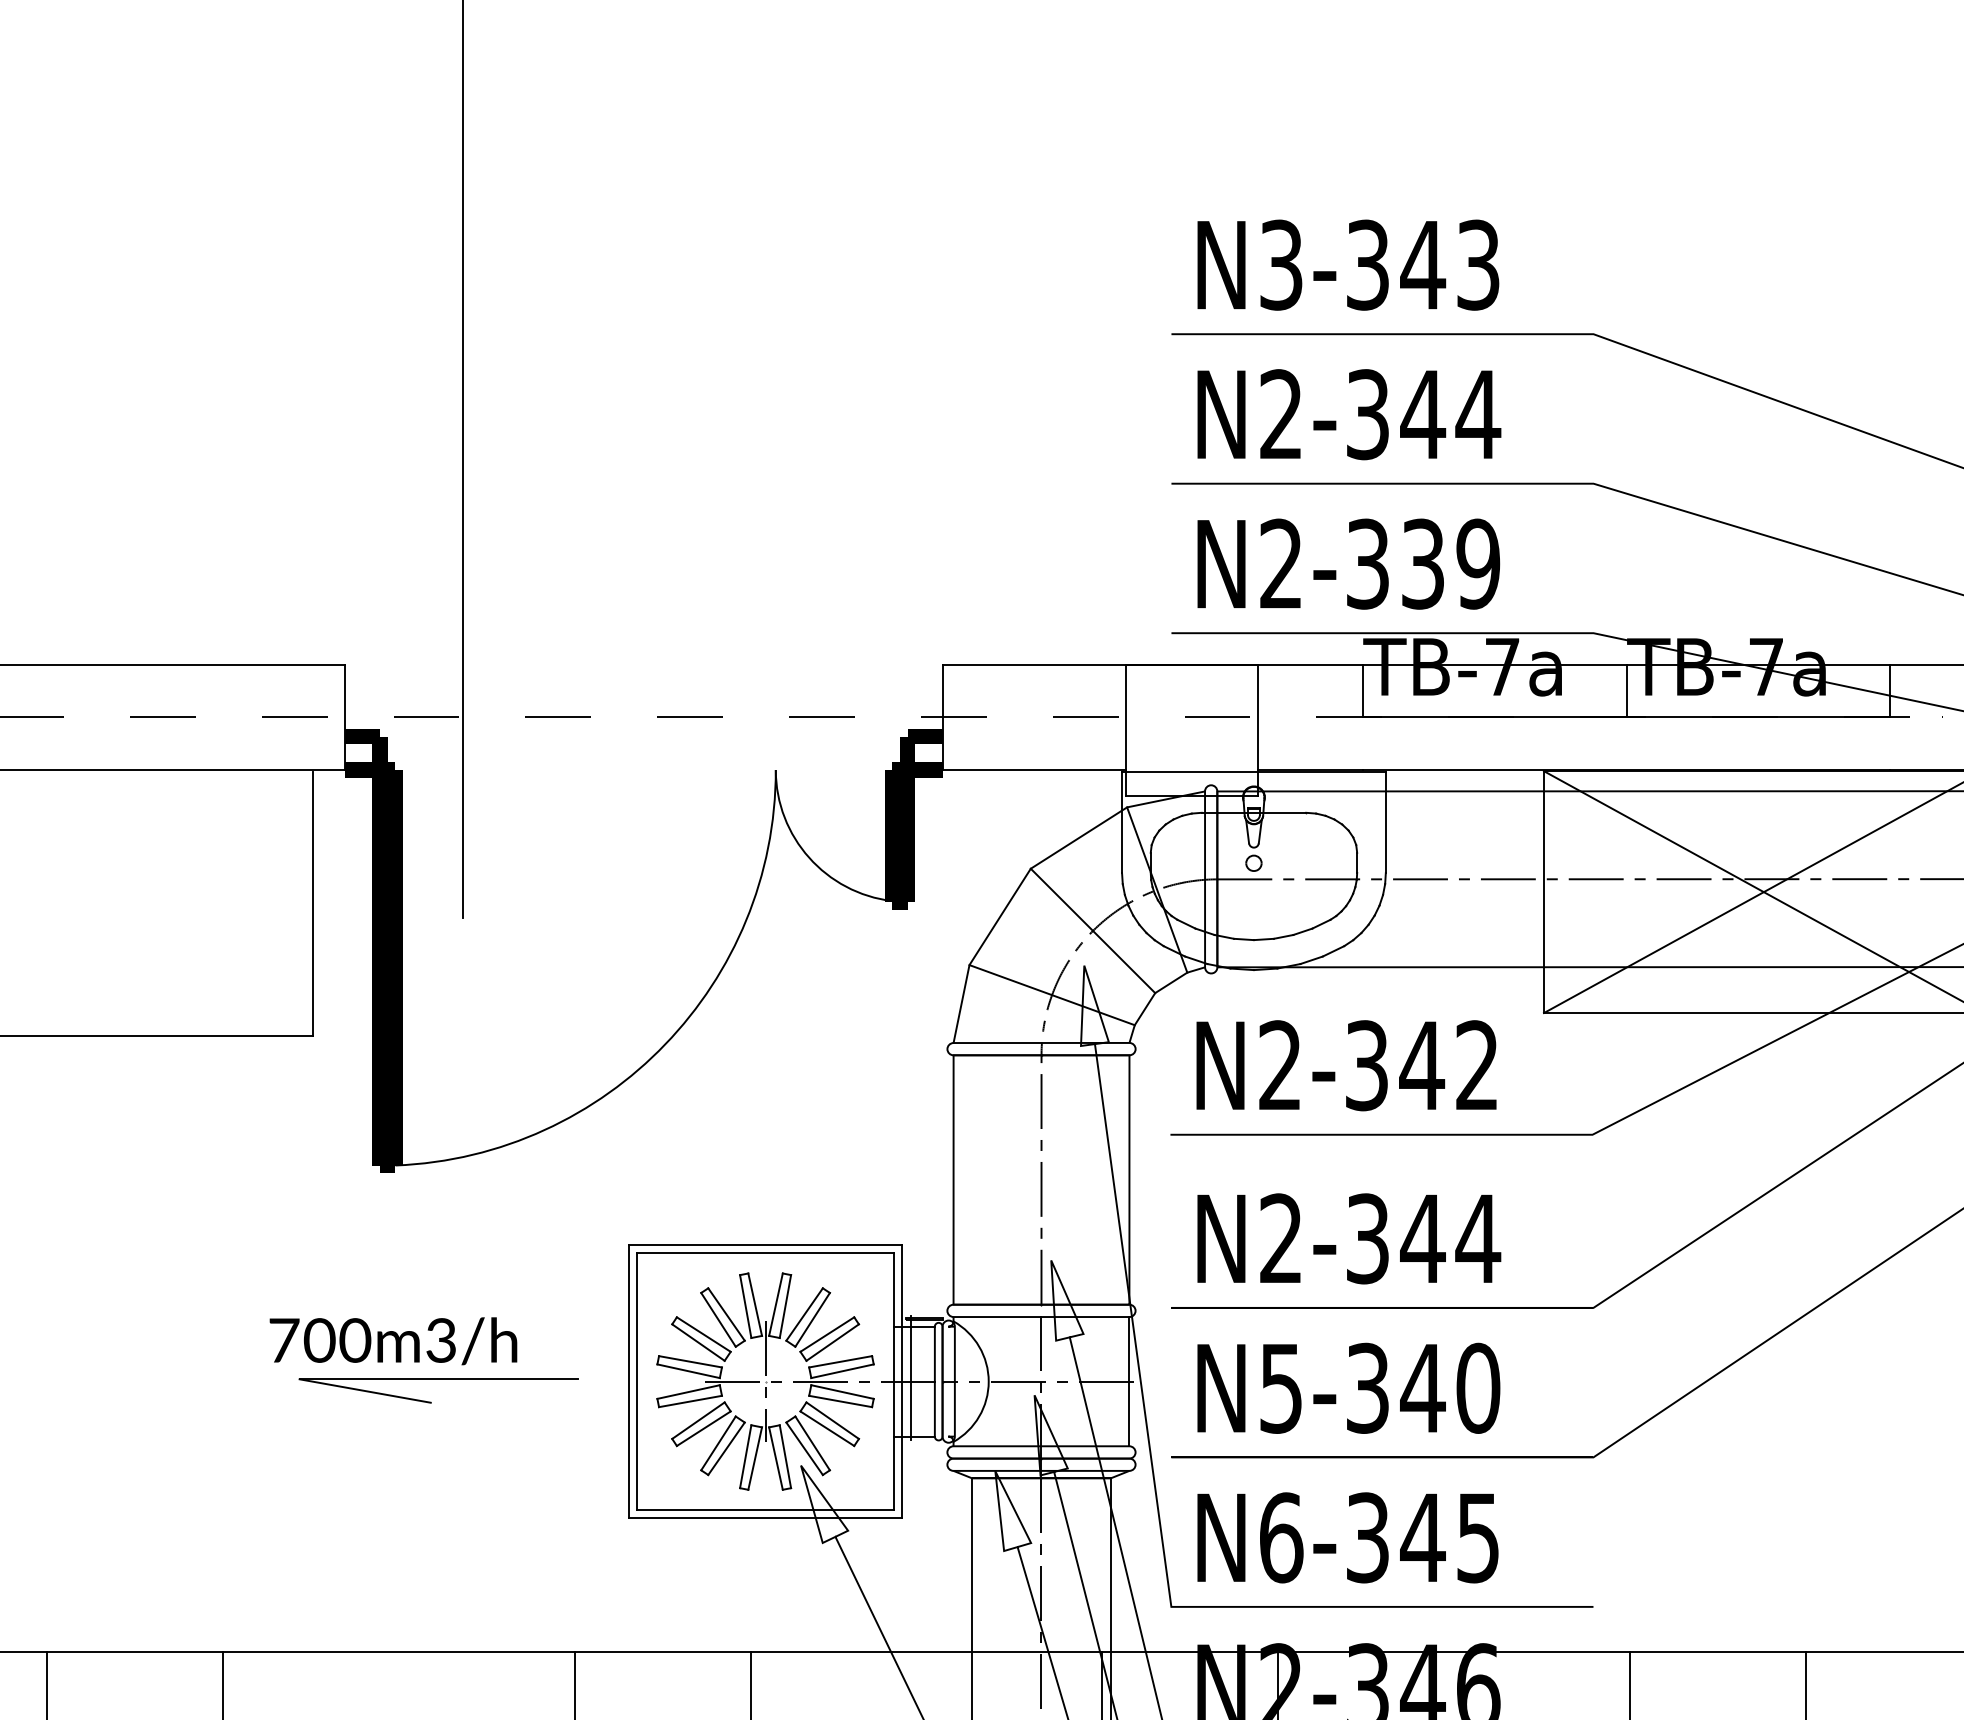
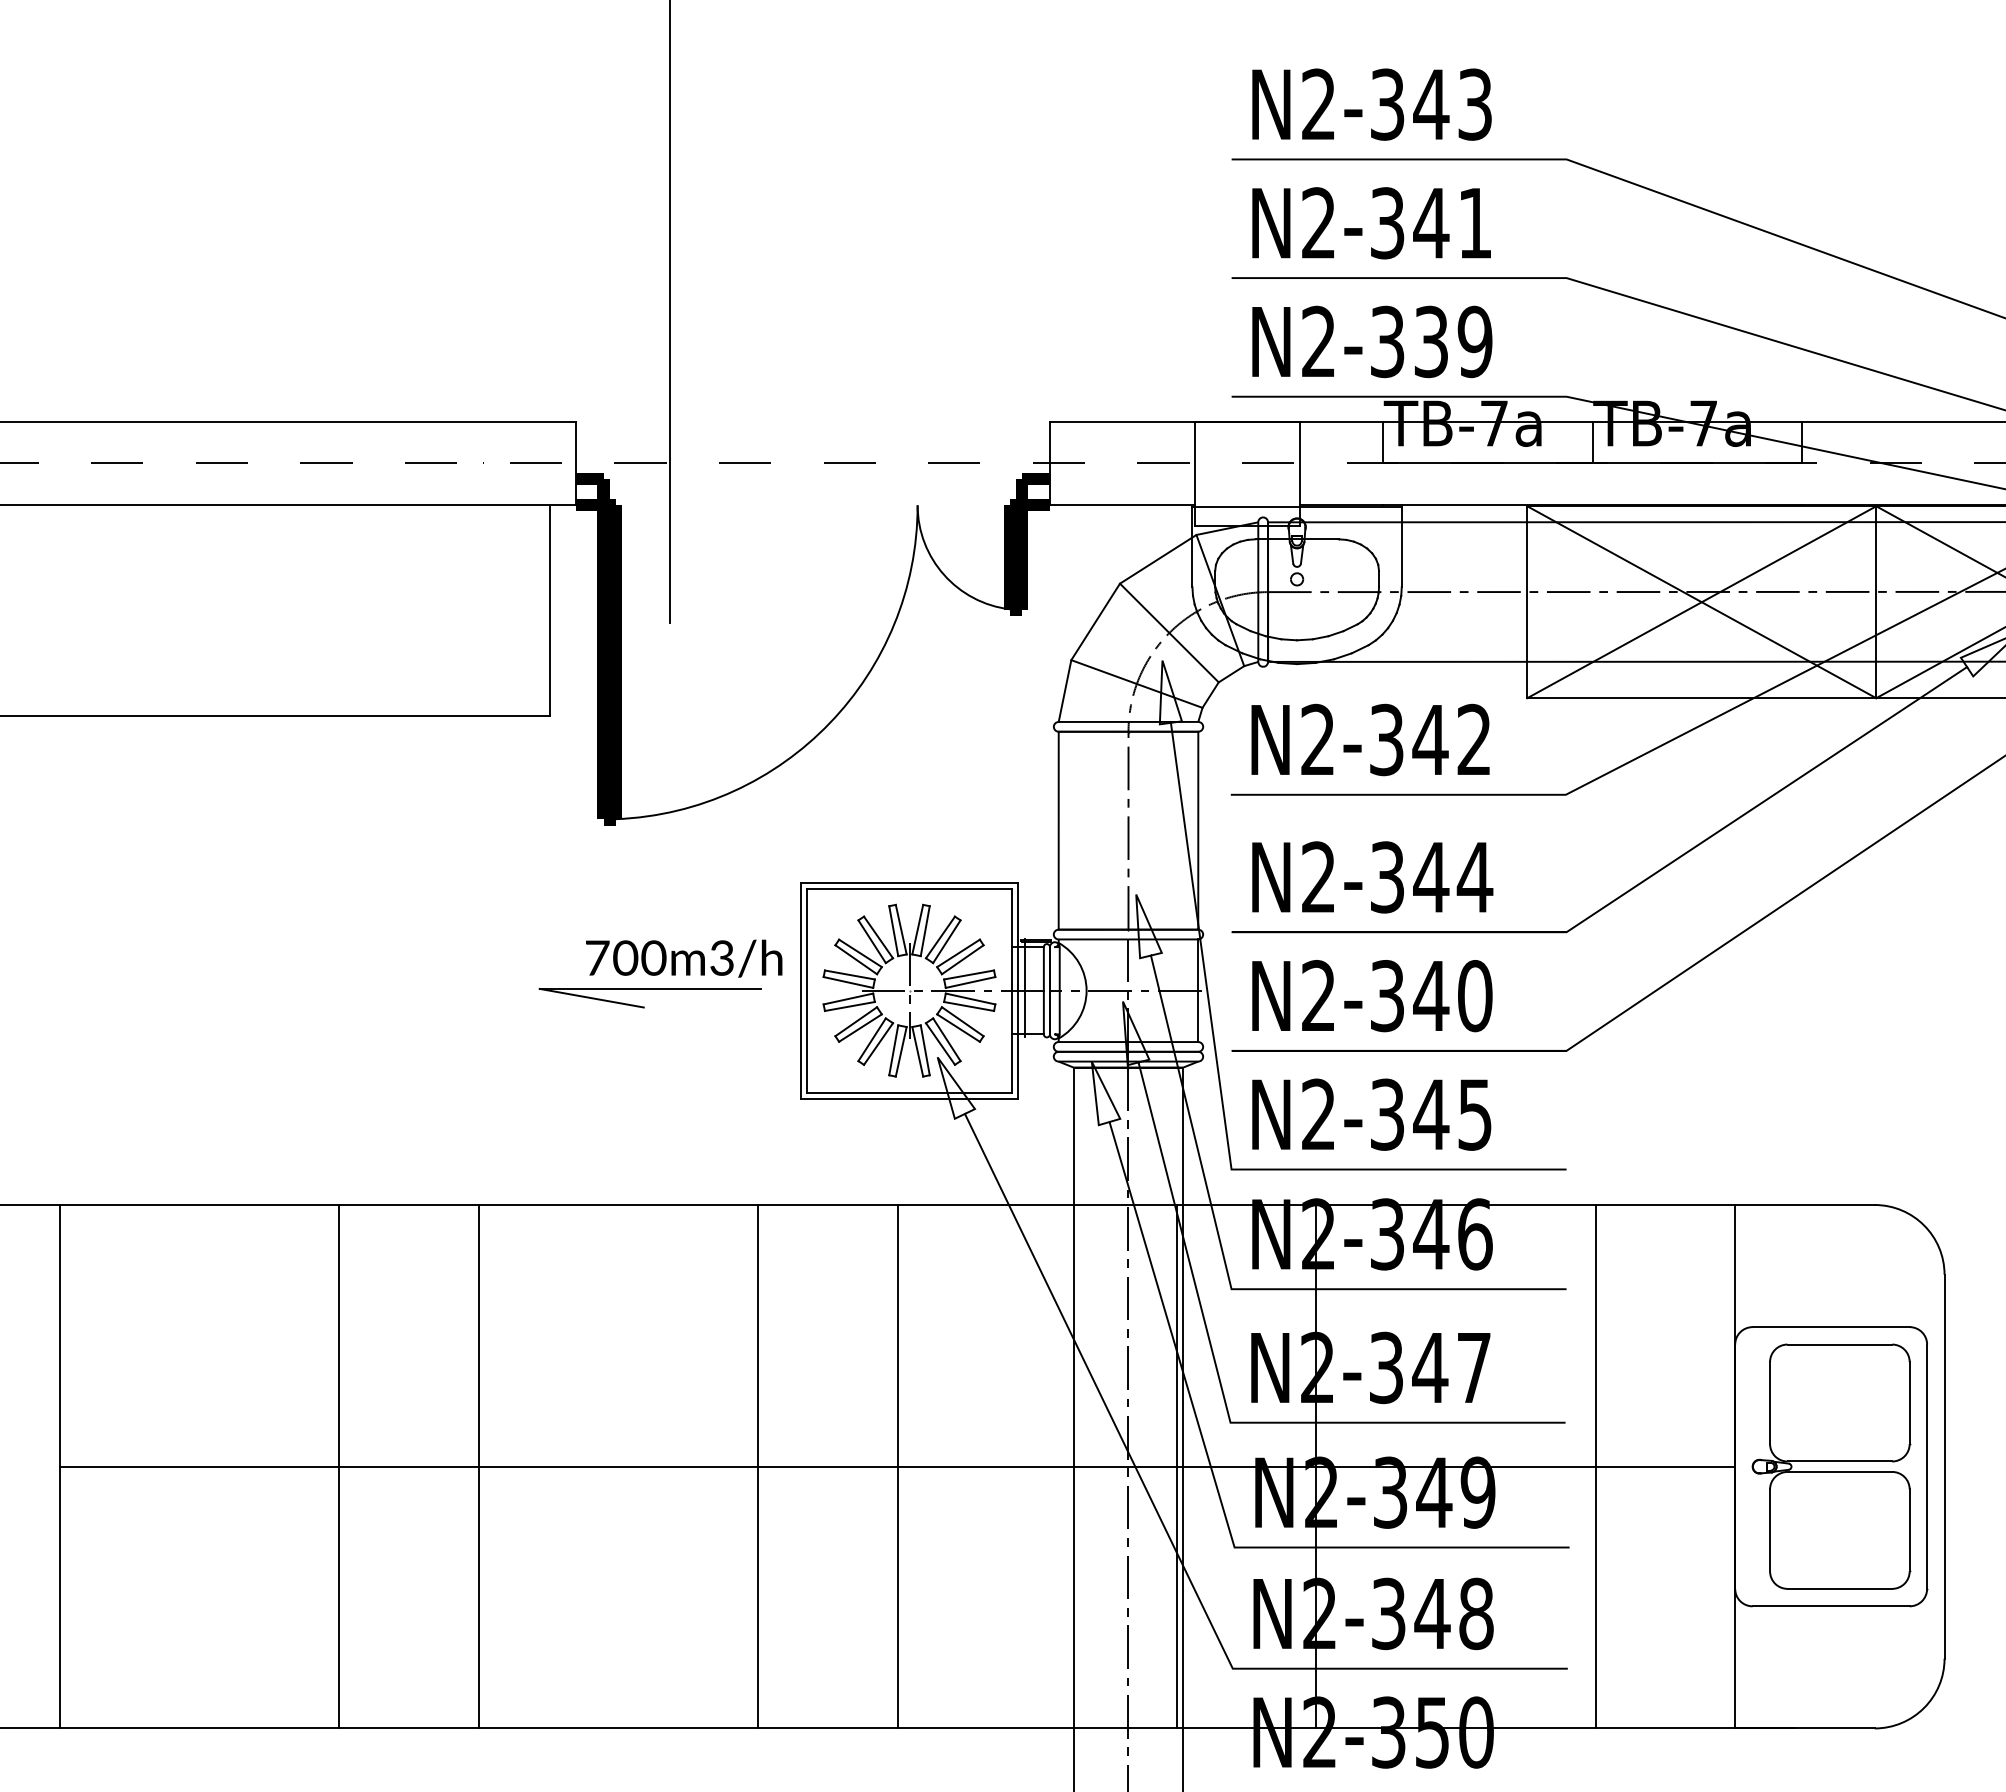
text: (1280, 264) -> (1318, 104), N3-343 -> N2-343
text: (1477, 414) -> (1474, 223), N2-344 -> N2-341
text: (393, 1341) -> (684, 958), moved
text: (1280, 1388) -> (1318, 996), N5-340 -> N2-340
text: (1280, 1537) -> (1318, 1114), N6-345 -> N2-345

